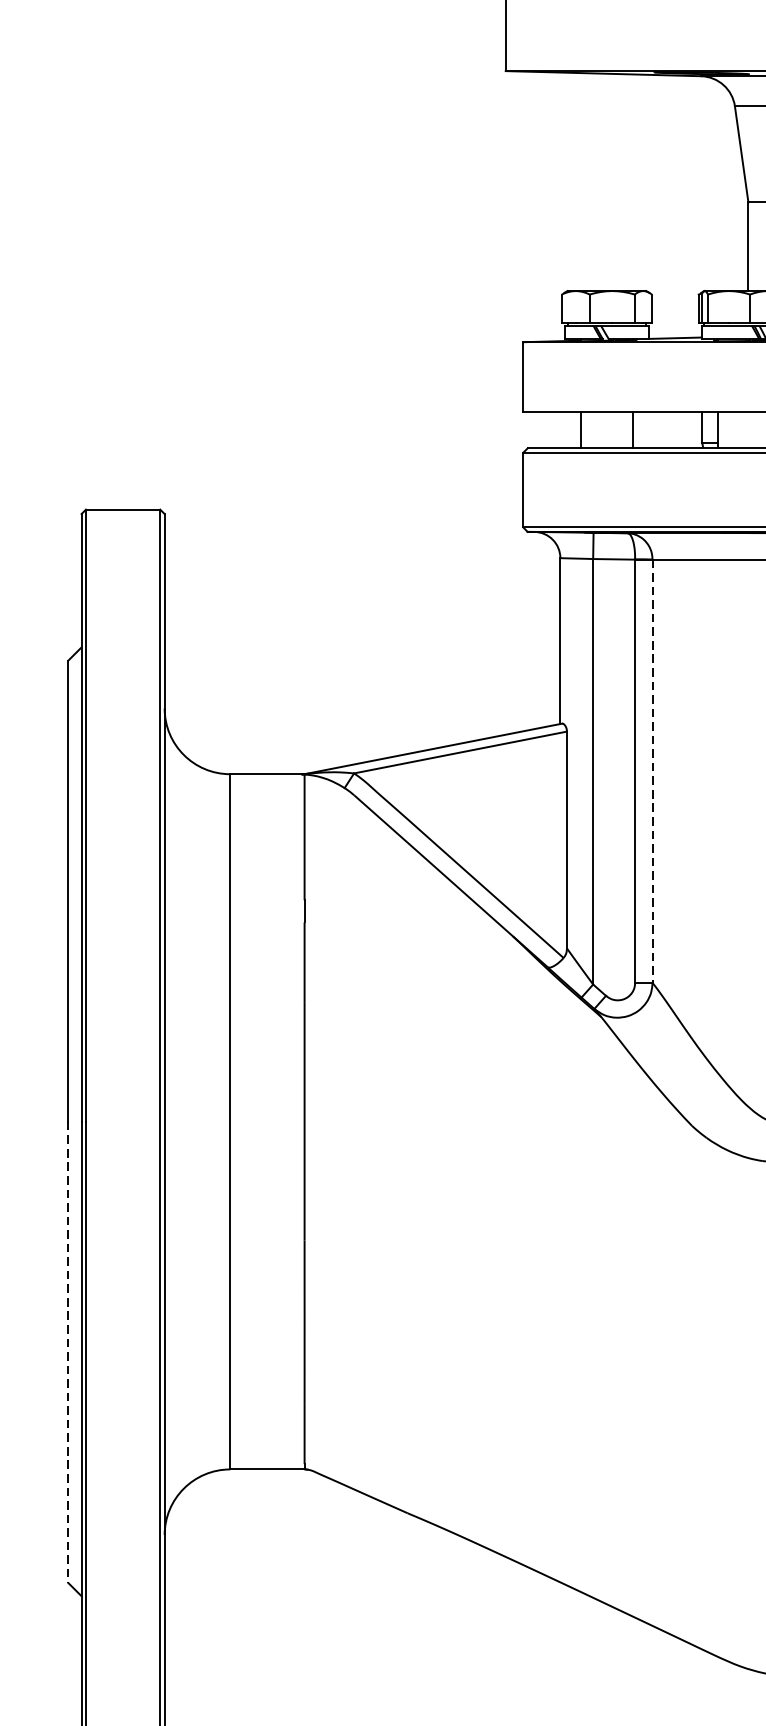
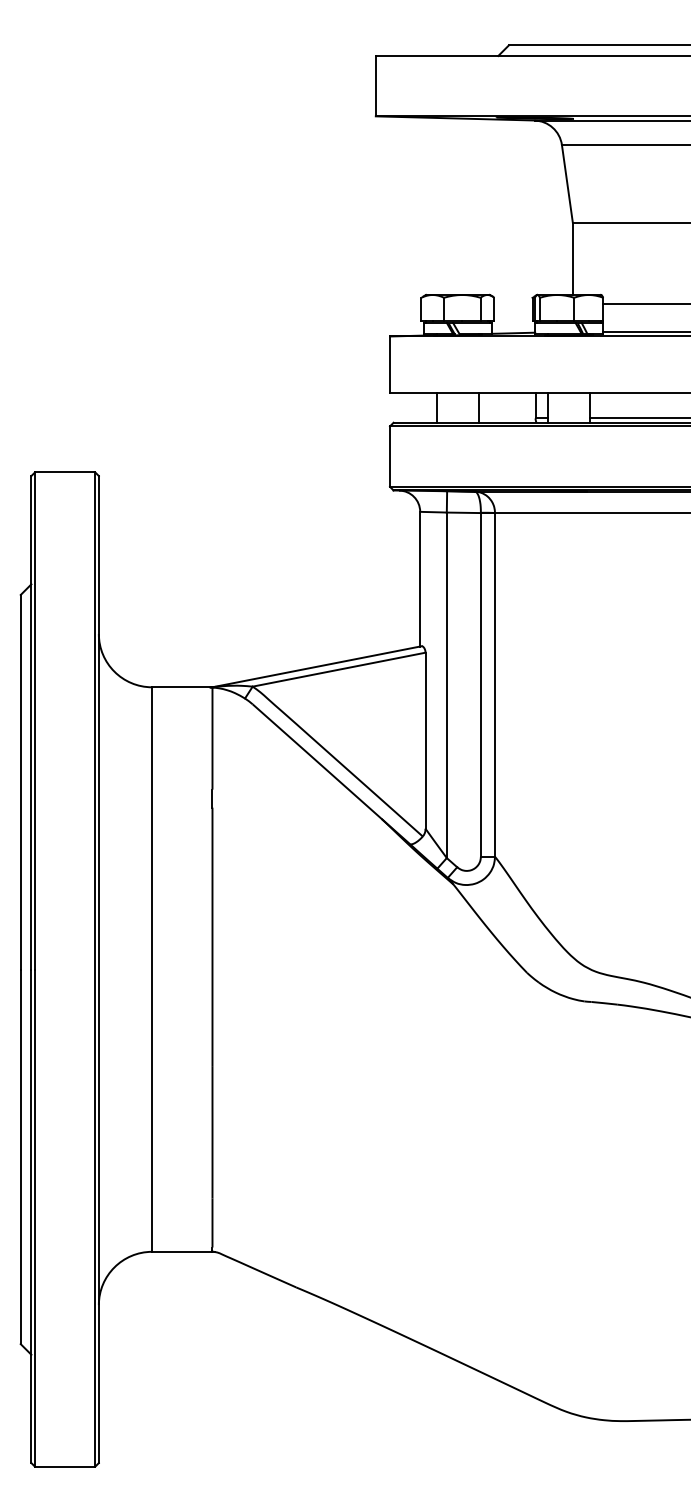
line: (653, 770) -> (495, 684), dashed -> solid
line: (68, 1353) -> (20, 1157), dashed -> solid

